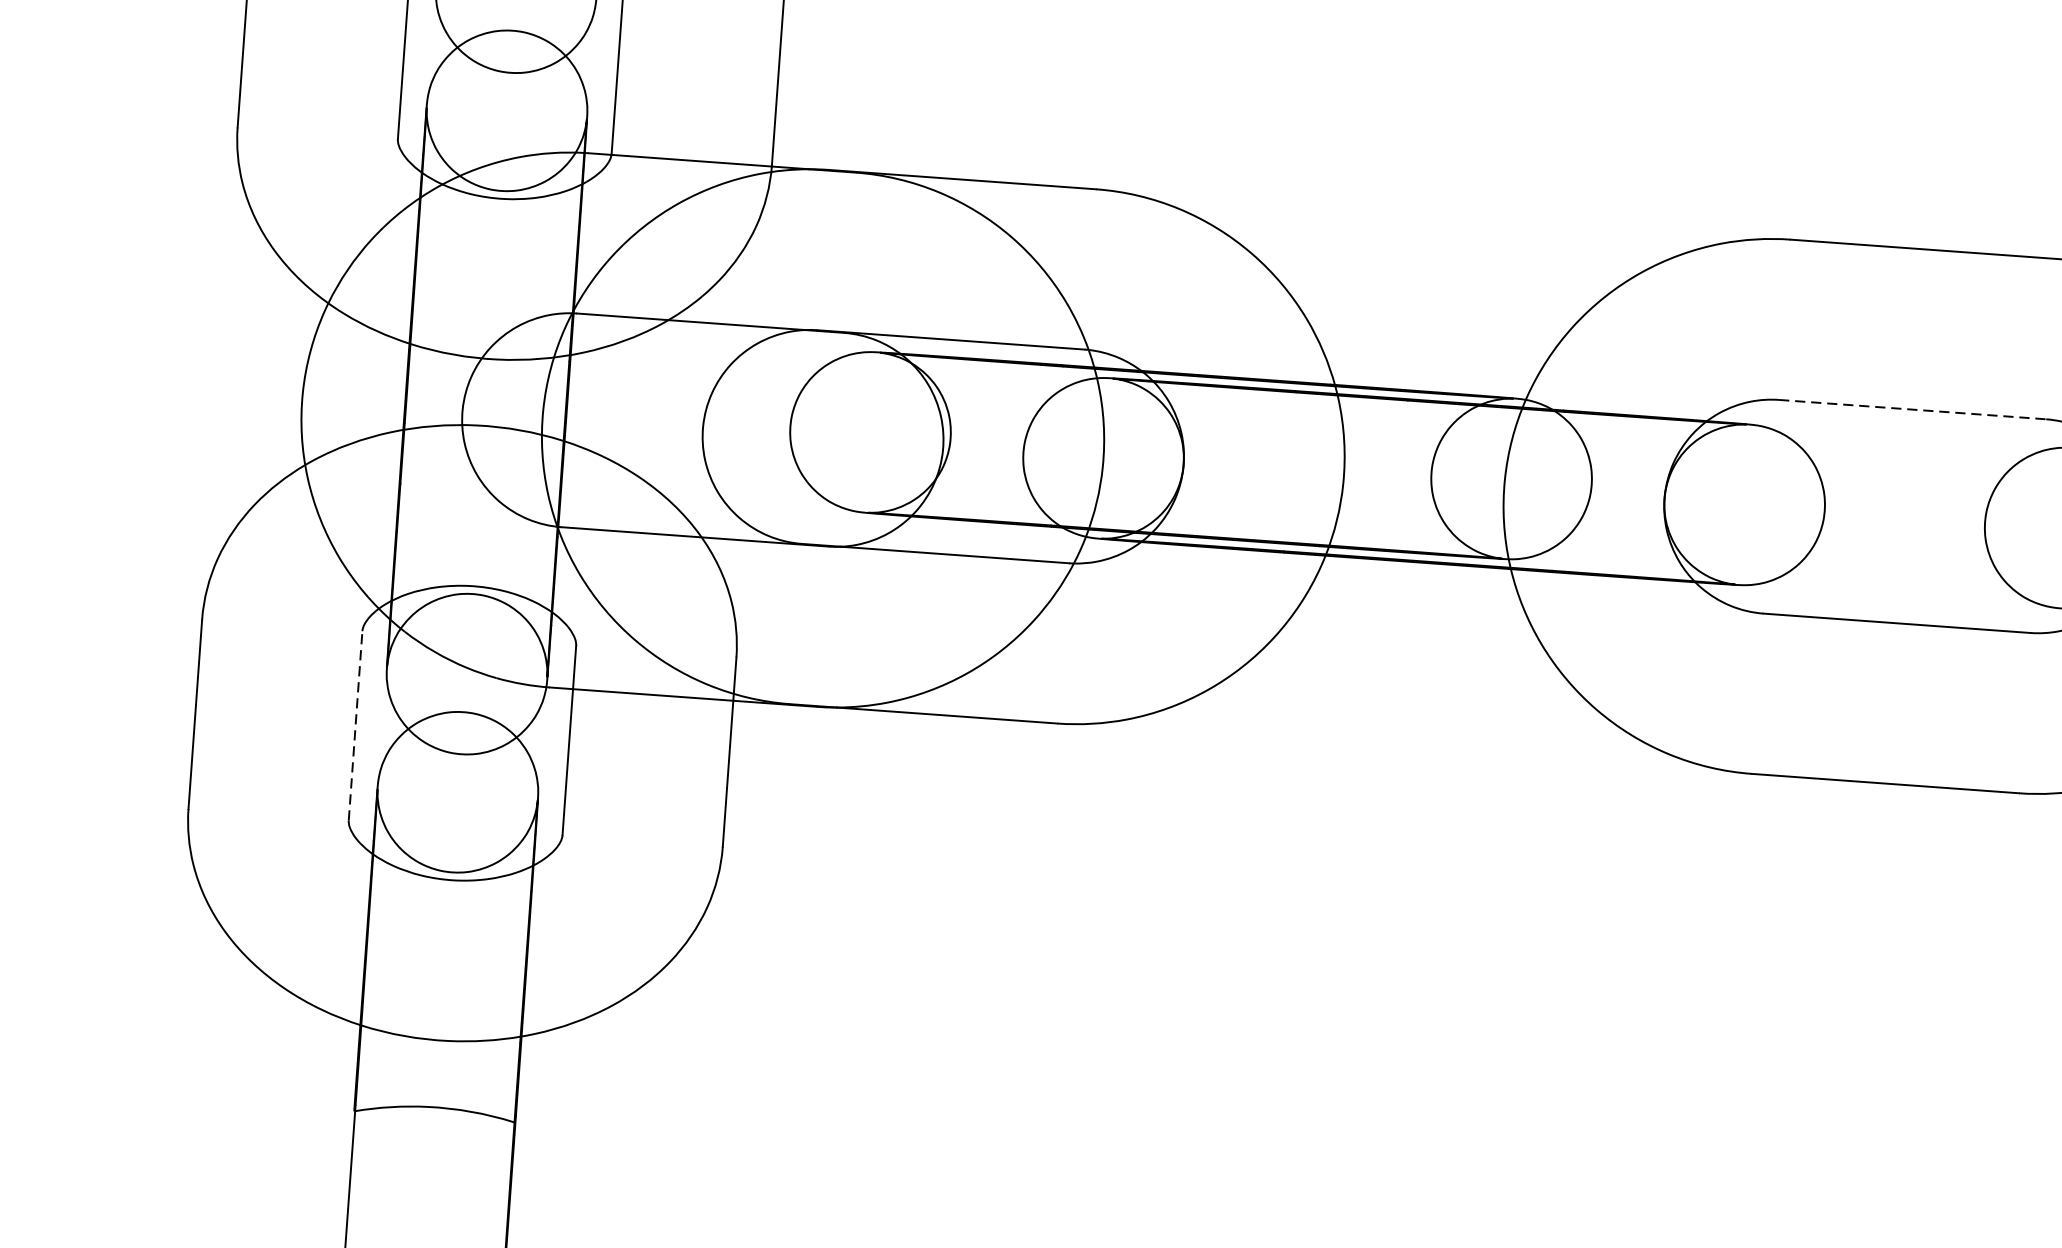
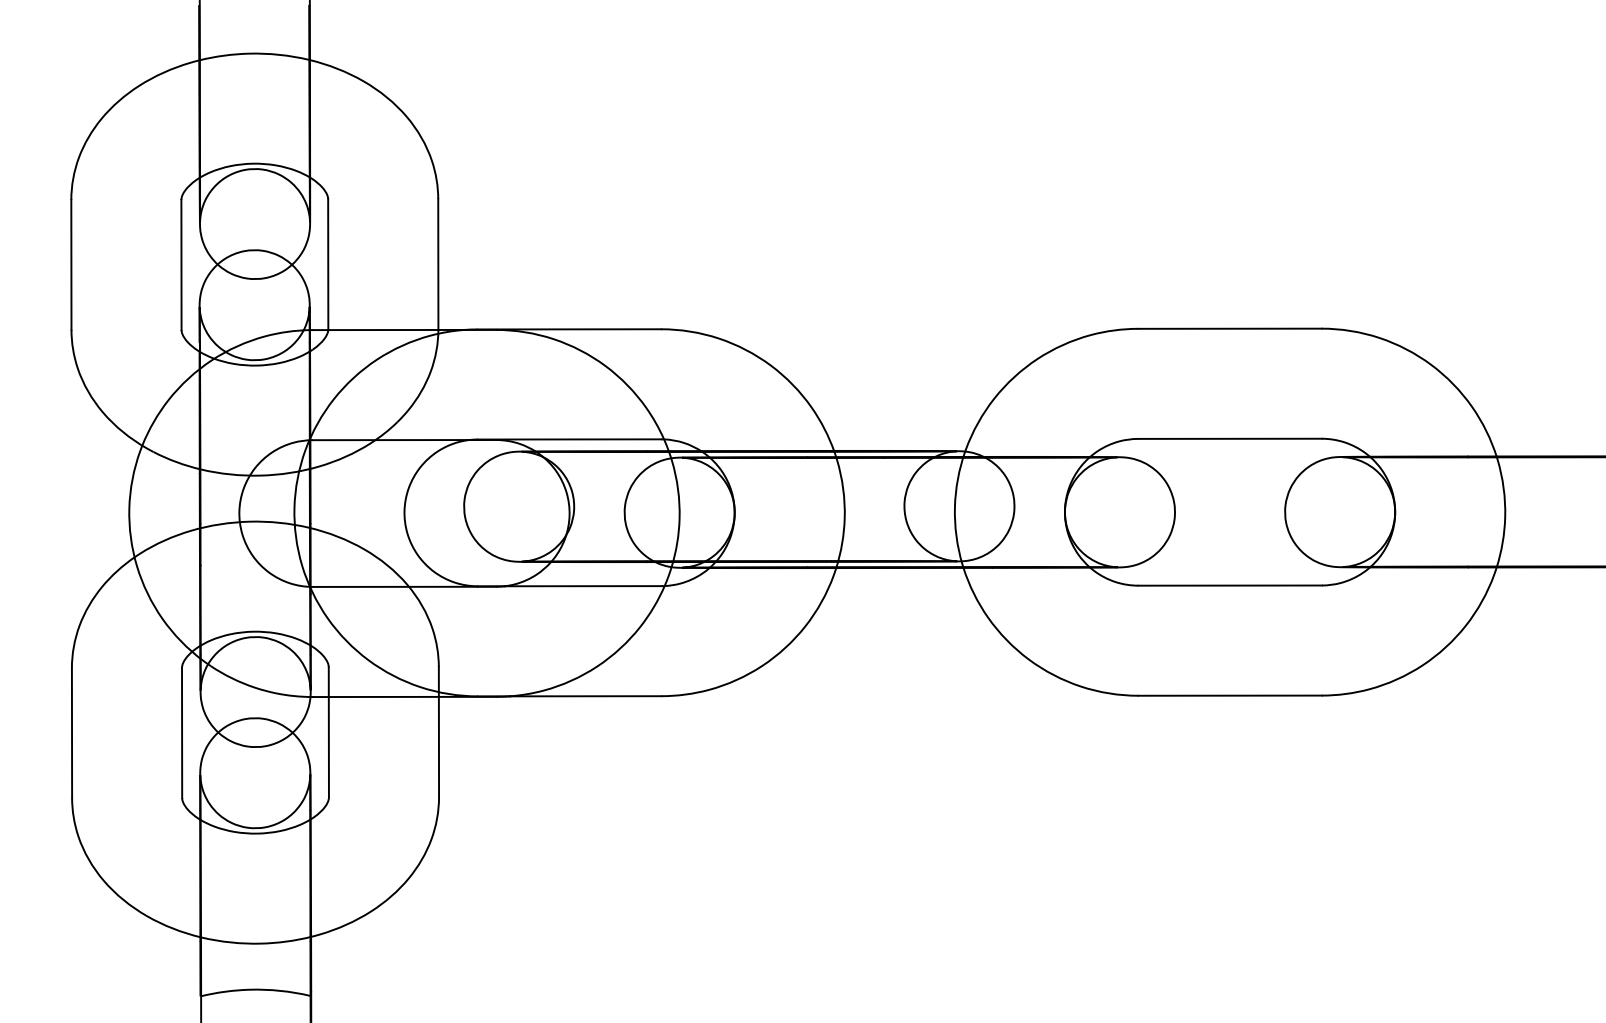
line: (1911, 409) -> (1229, 438), dashed -> solid
line: (356, 725) -> (182, 732), dashed -> solid

